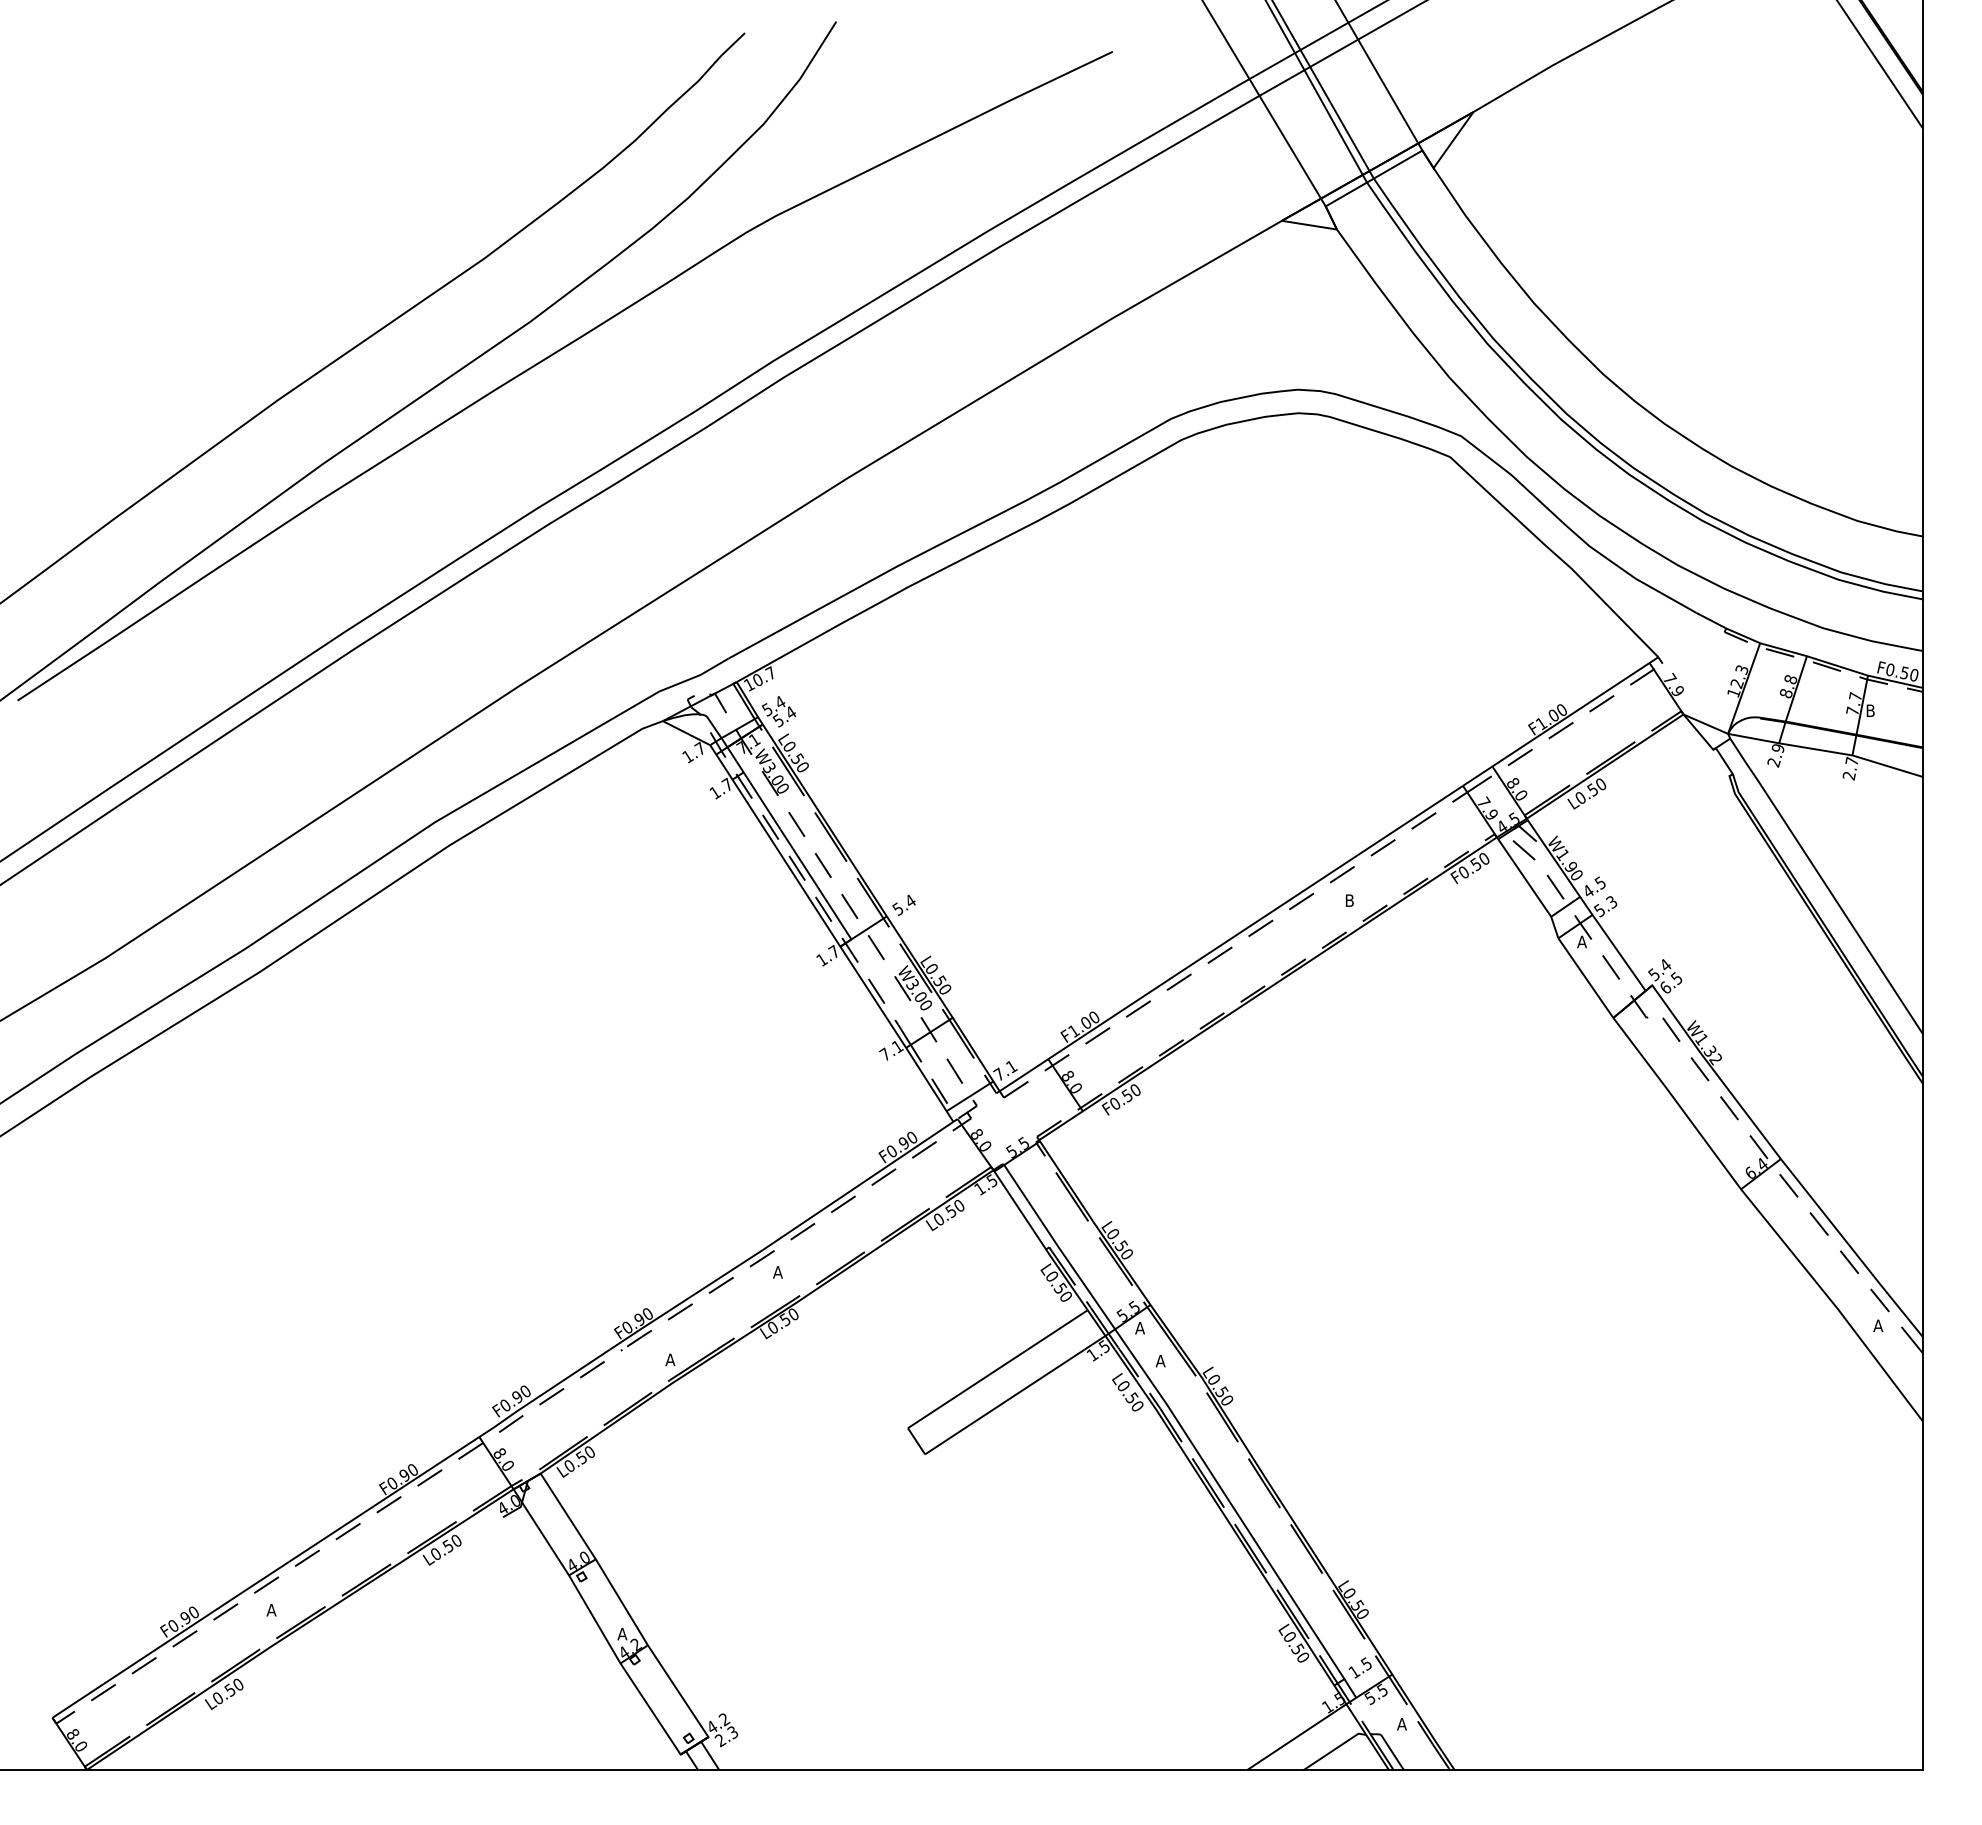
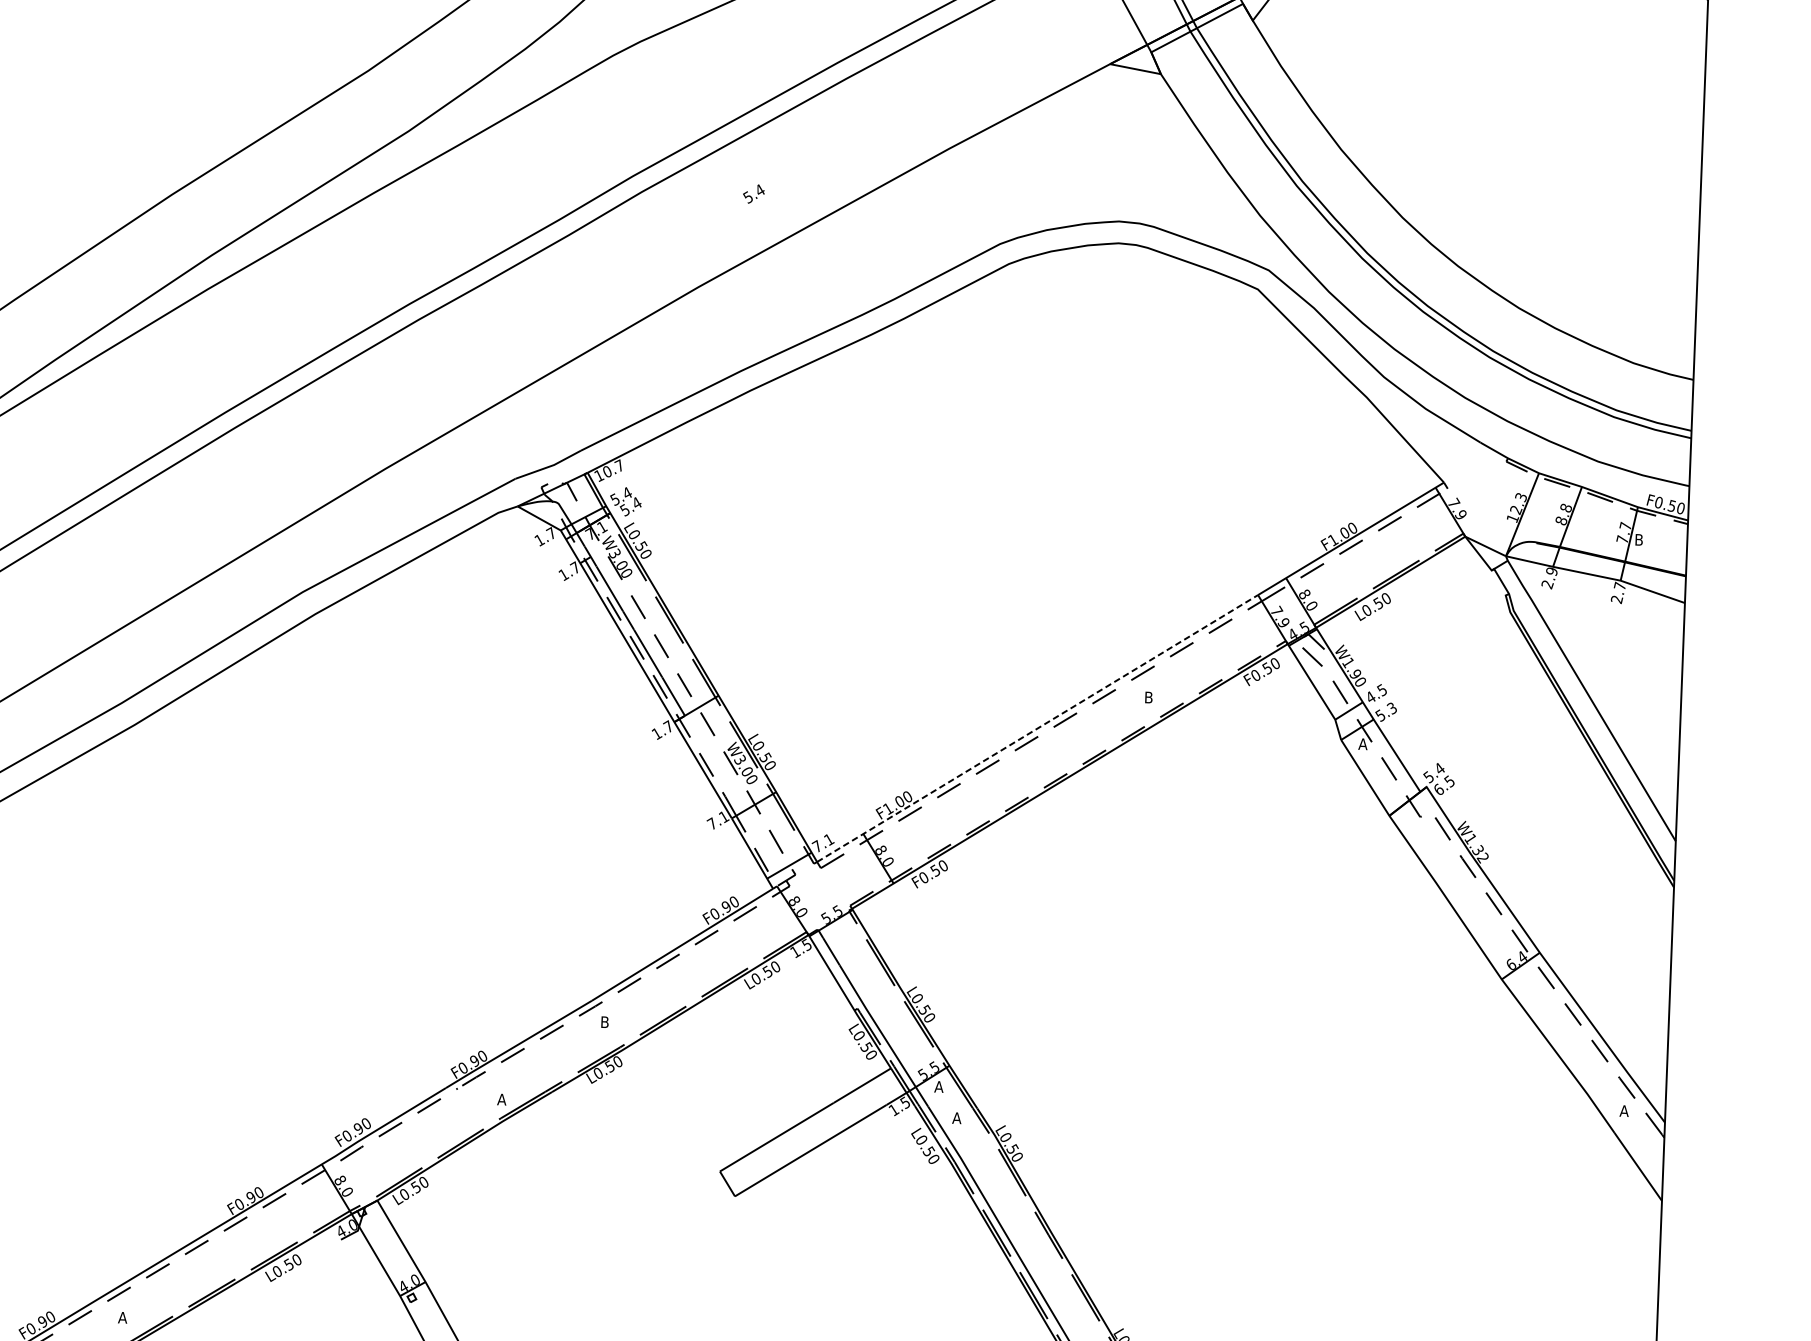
text: (903, 904) -> (753, 193), moved
line: (1231, 938) -> (1037, 728), solid -> dashed
text: (777, 1272) -> (604, 1022), A -> B

